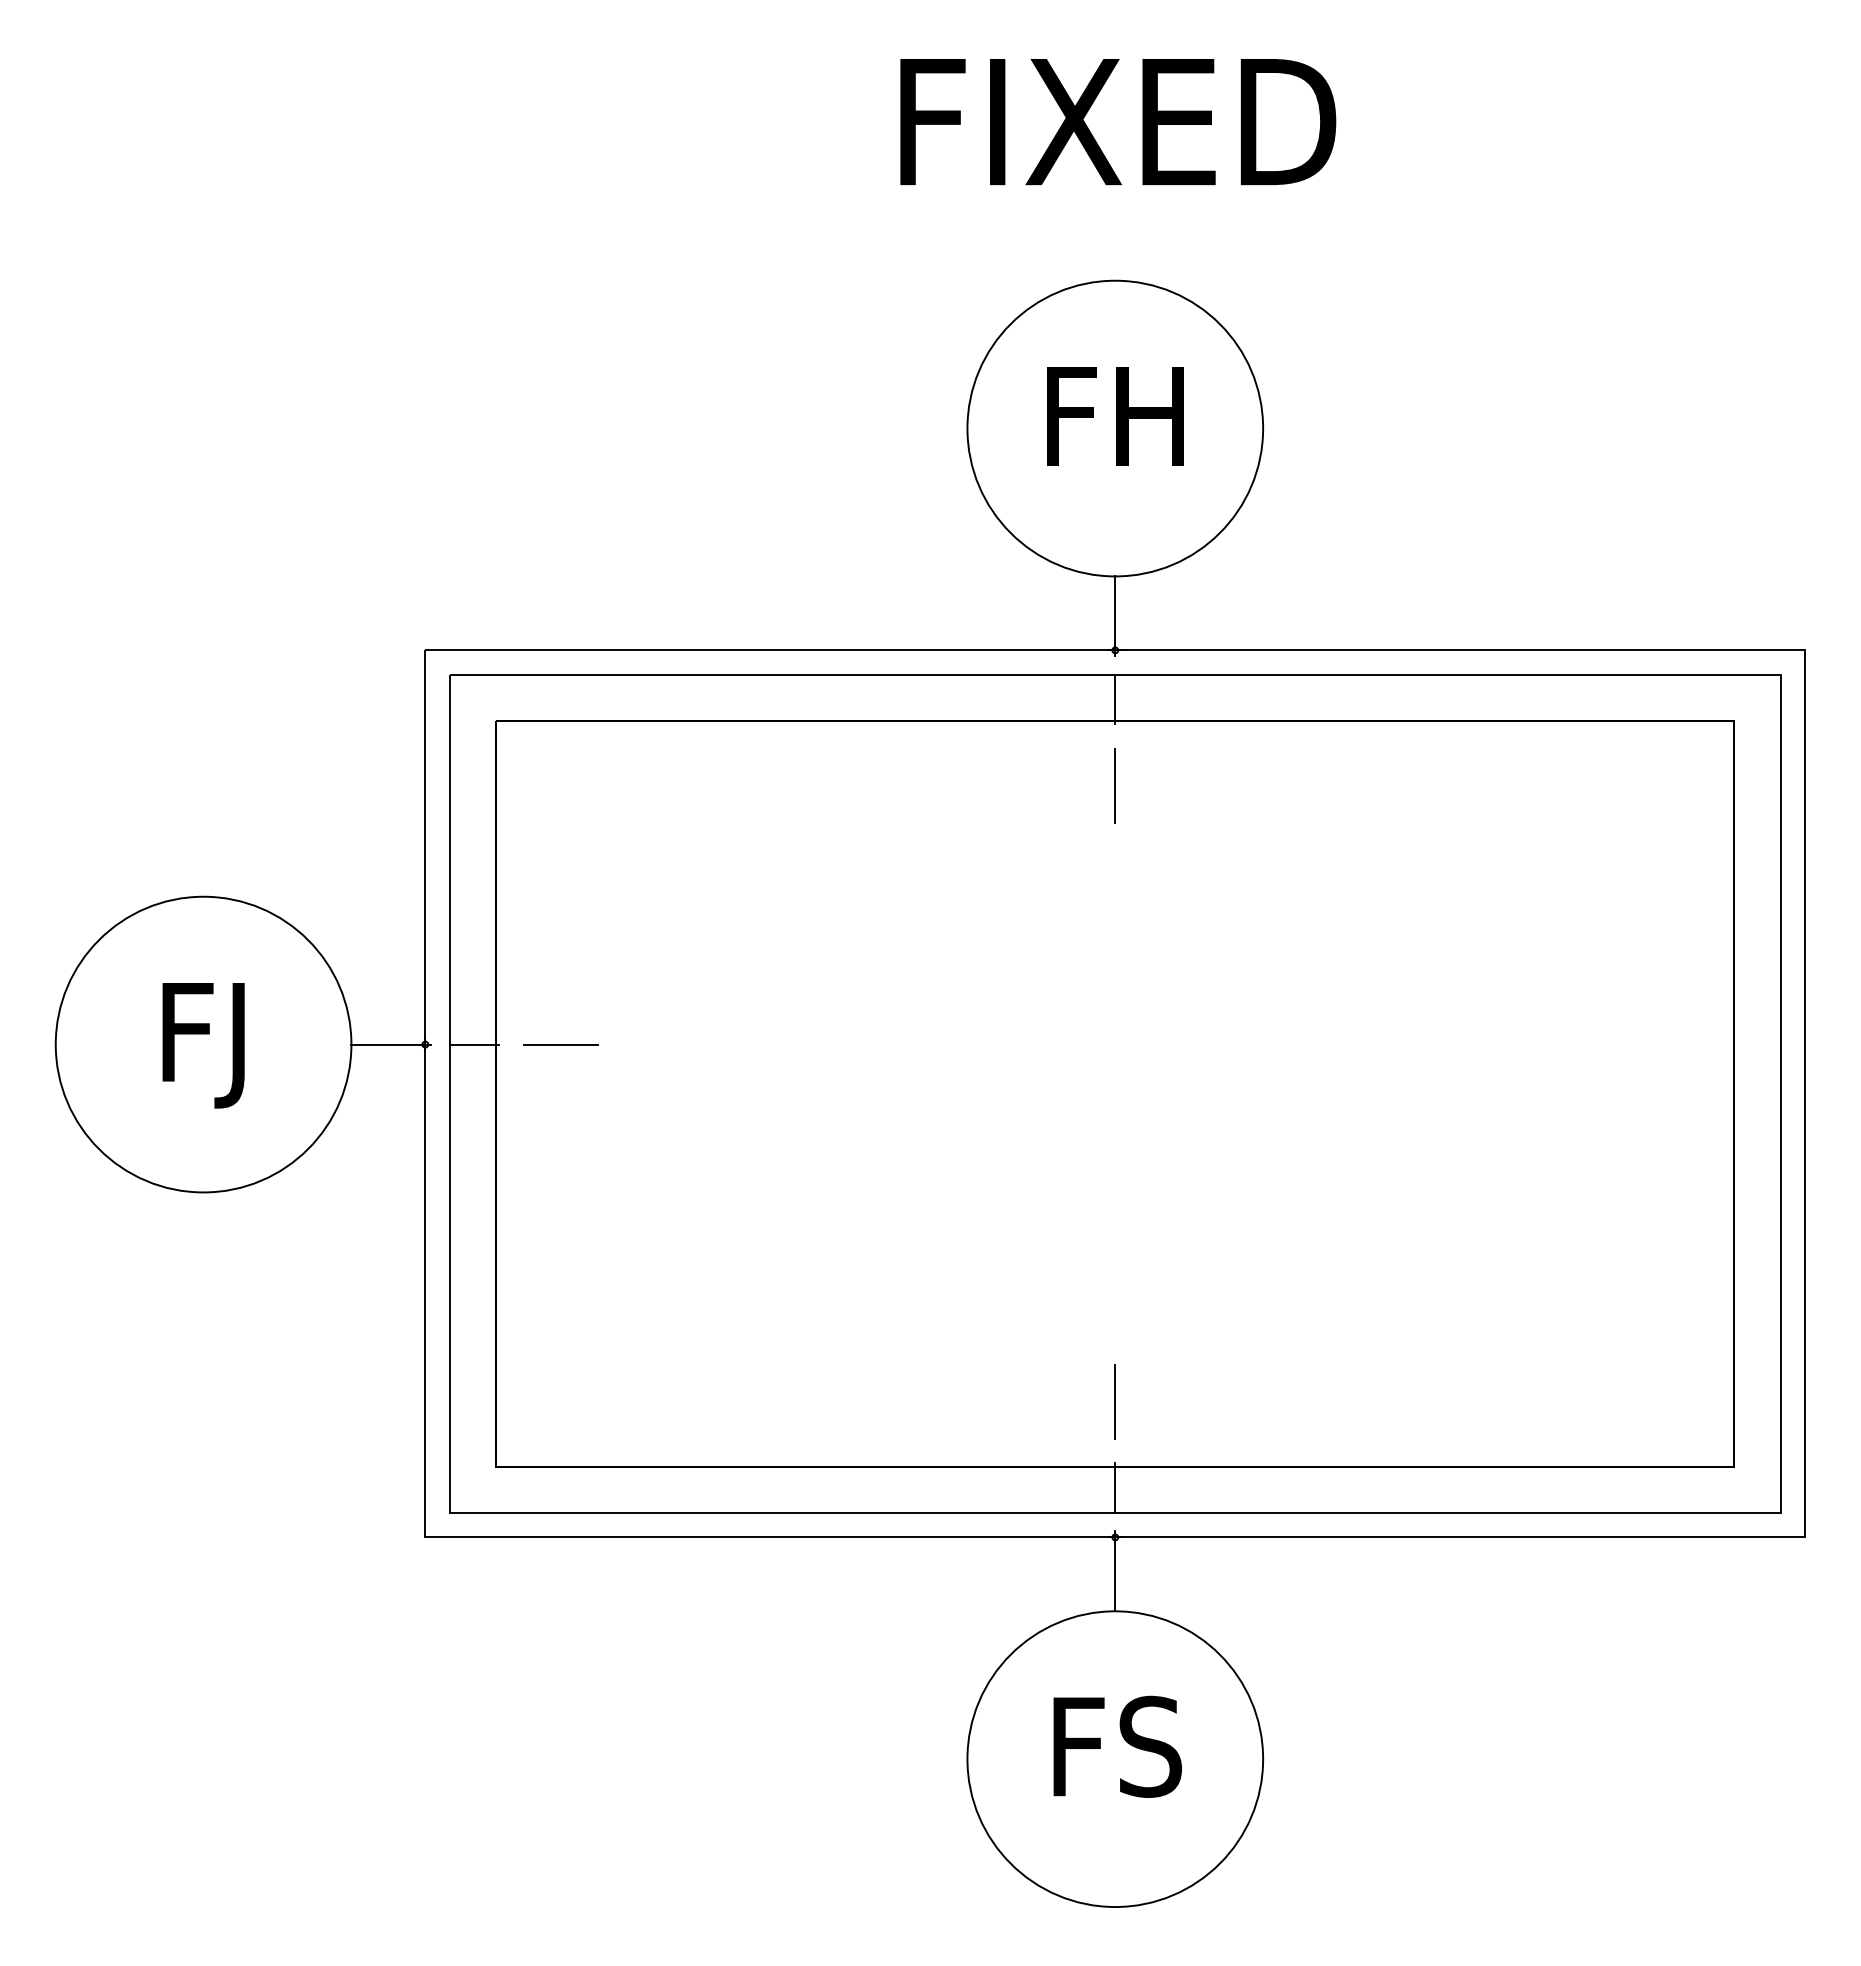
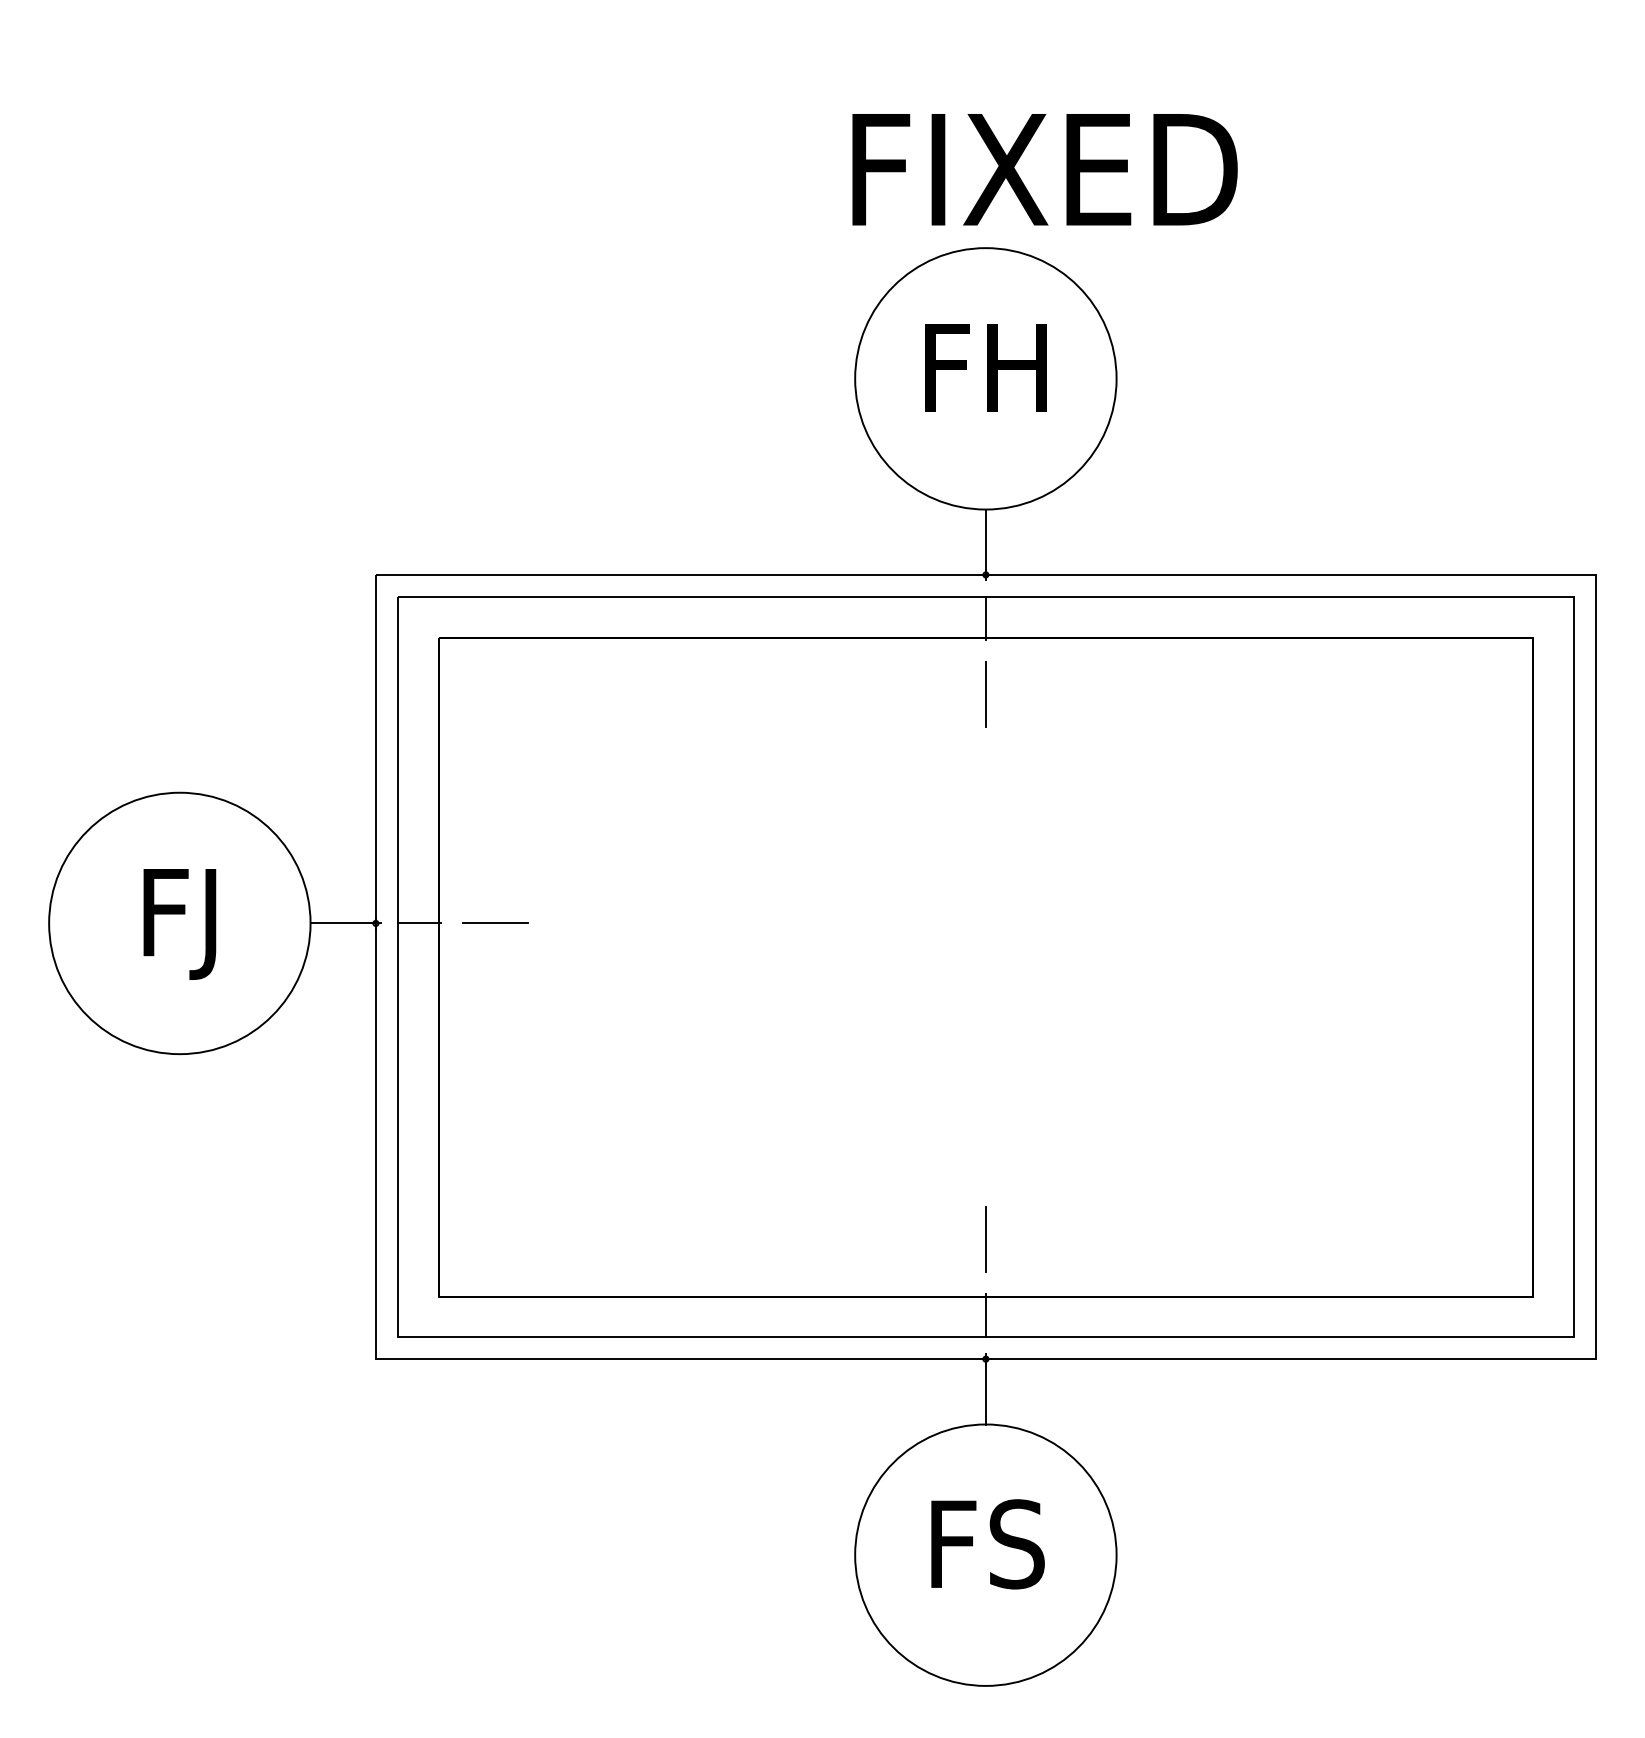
text: (1118, 122) -> (1045, 170), moved

